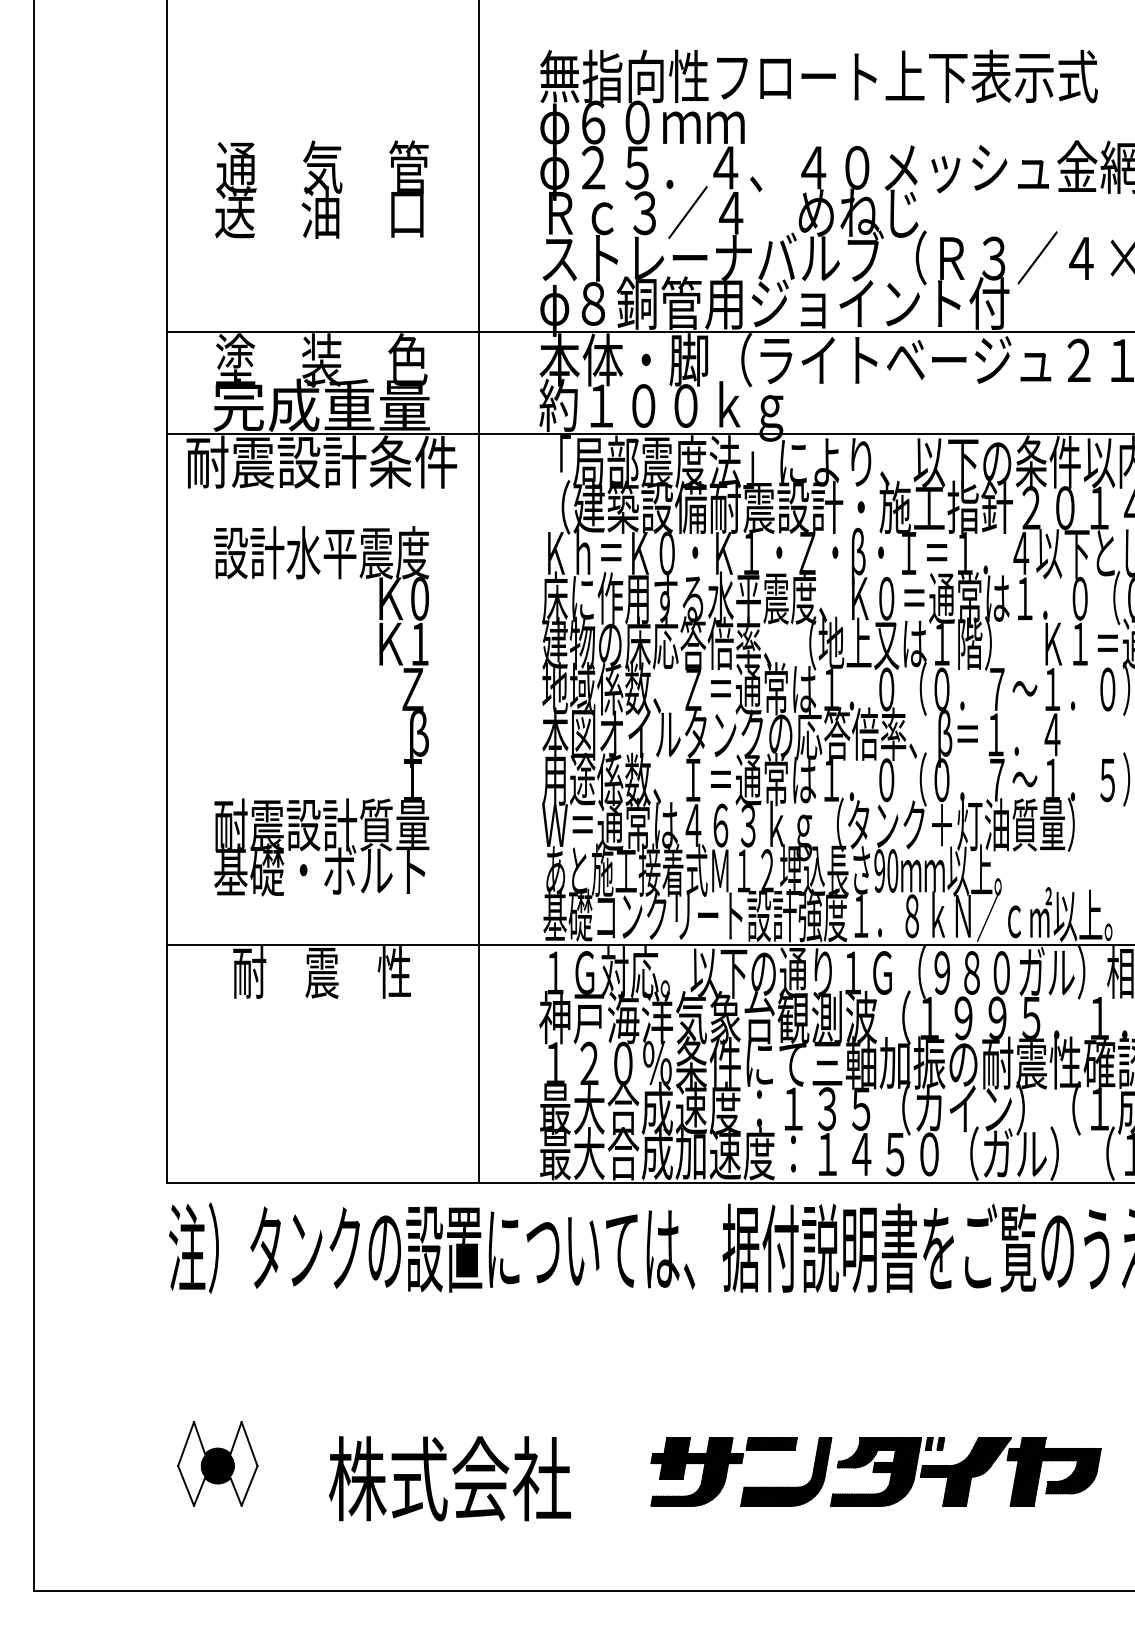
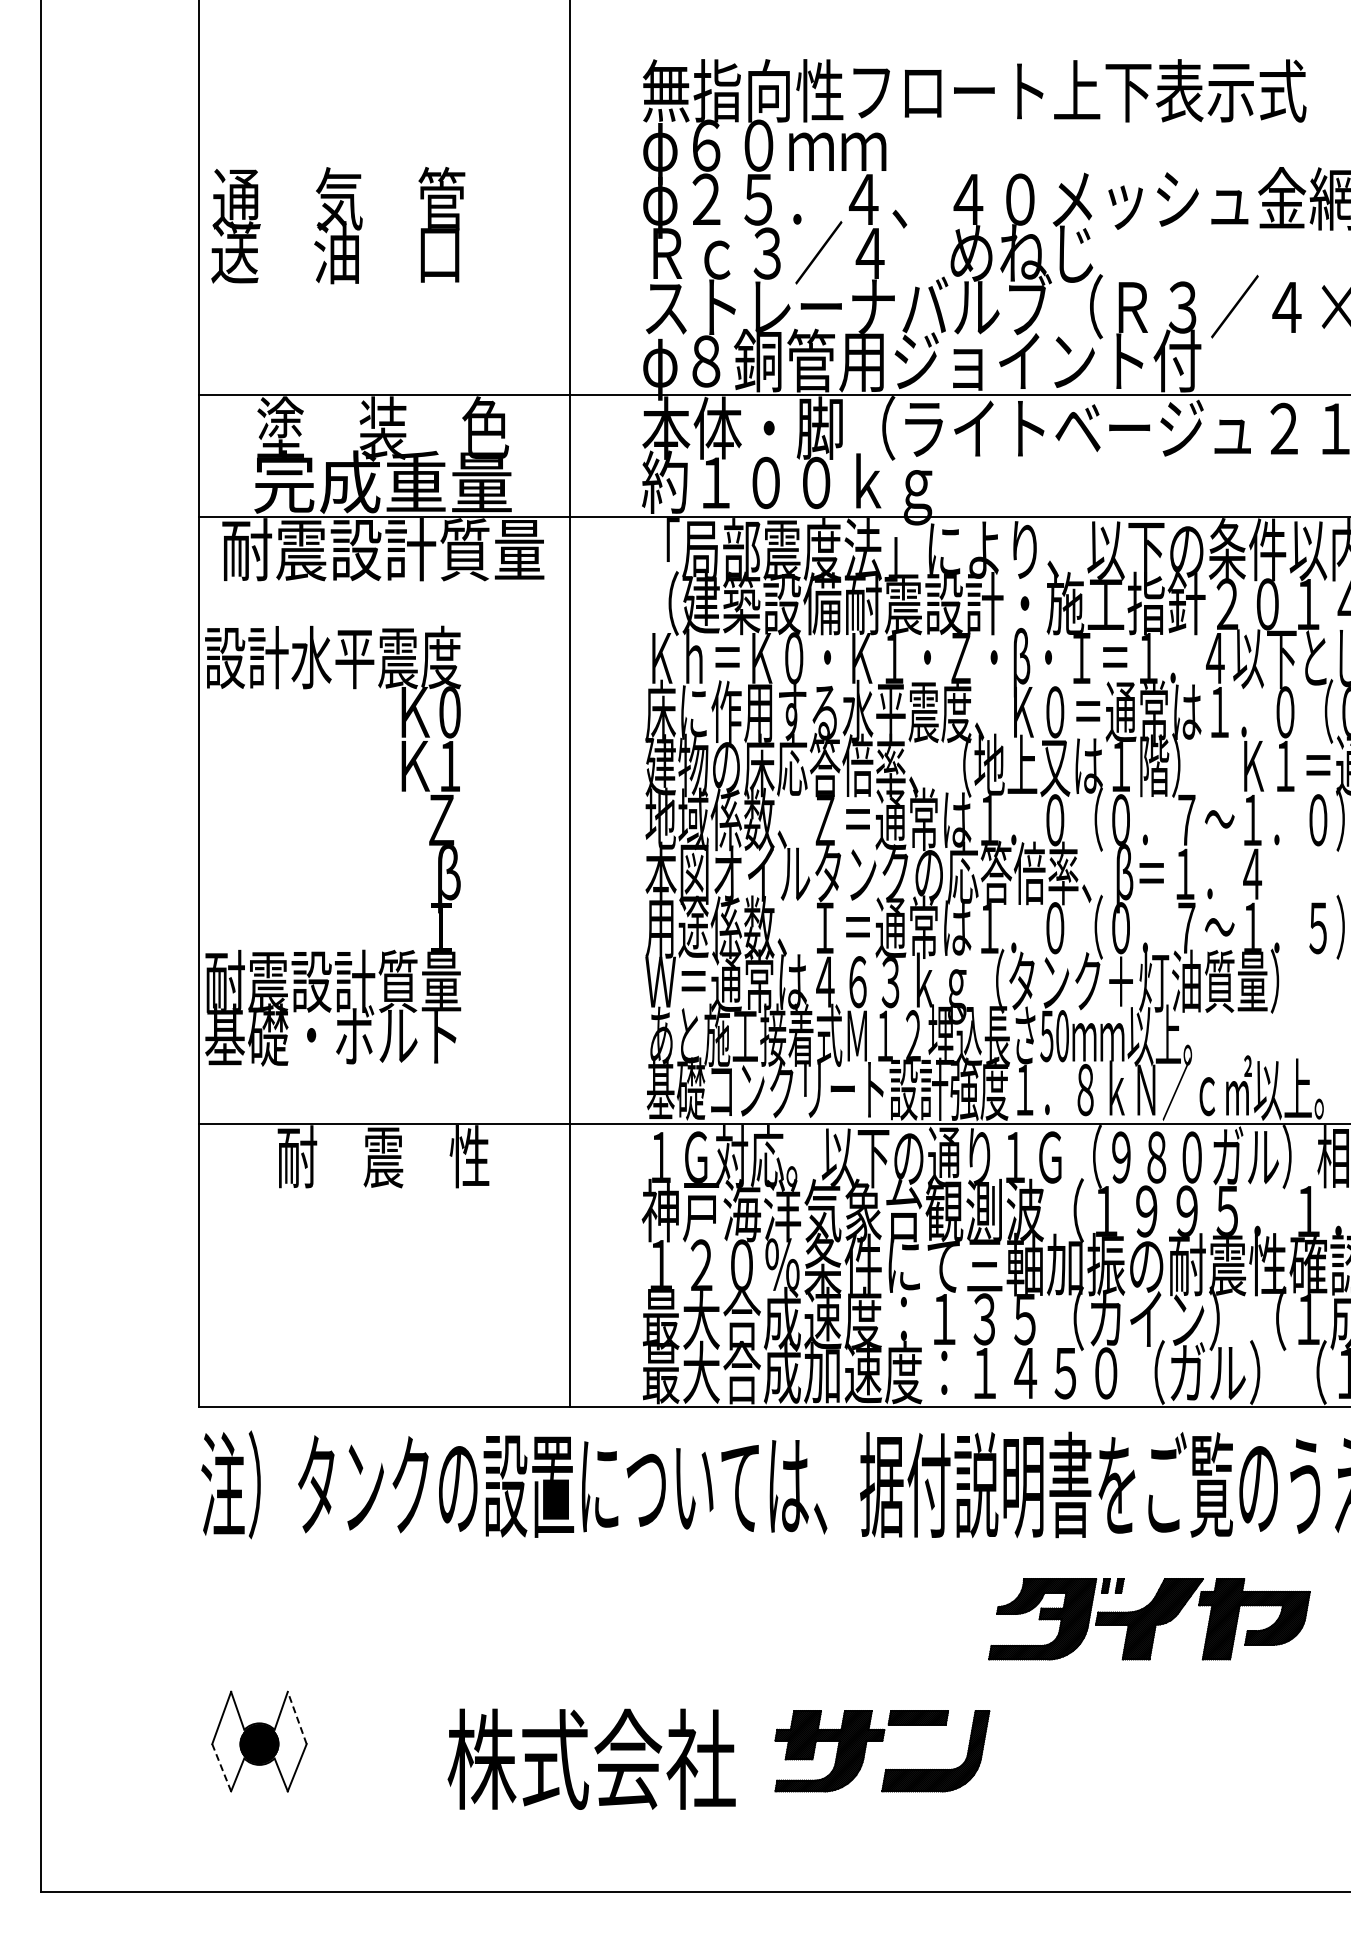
text: (322, 189) -> (338, 225), moved
text: (413, 461) -> (492, 549), 耐震設計条件 -> 耐震設計質量
text: (322, 710) -> (333, 845), moved
text: (879, 871) -> (1046, 1036), 90 -> 50
line: (249, 1444) -> (297, 1718), solid -> dashed
part: (965, 1472) -> (1149, 1619), moved
text: (449, 1478) -> (591, 1758), moved
line: (185, 1485) -> (221, 1767), solid -> dashed

